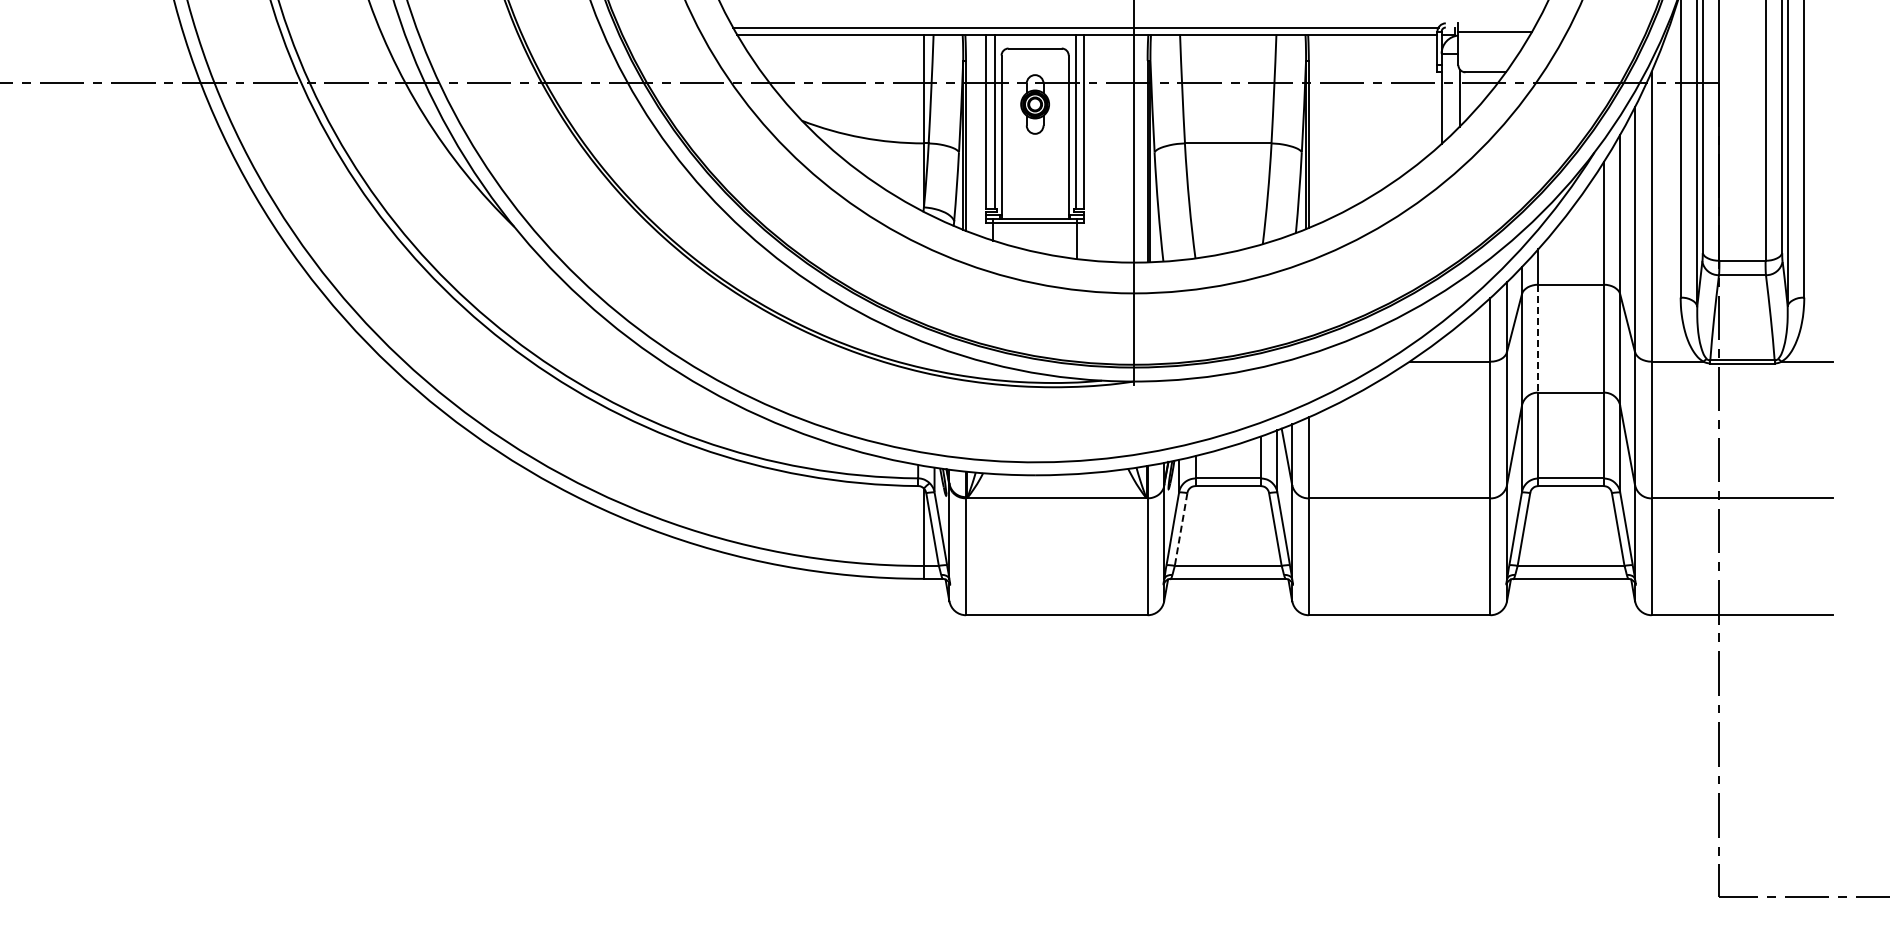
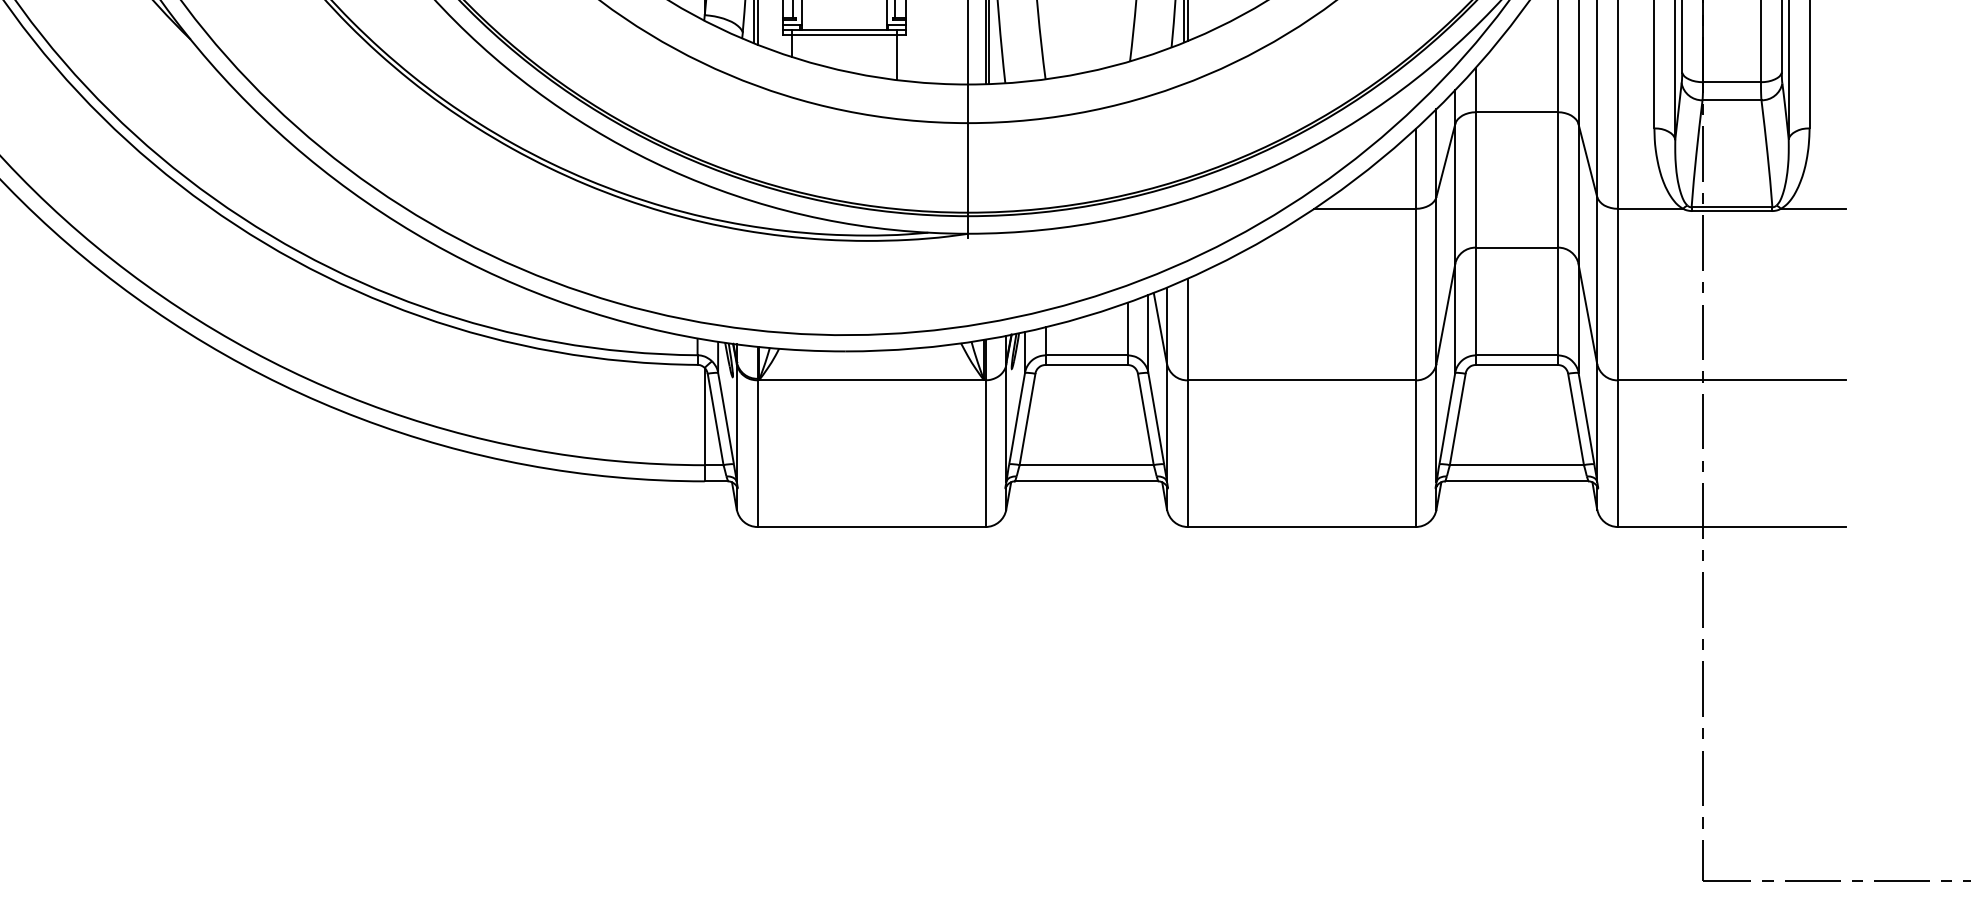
line: (1538, 338) -> (1476, 179), dashed -> solid
line: (1181, 529) -> (1028, 419), dashed -> solid

